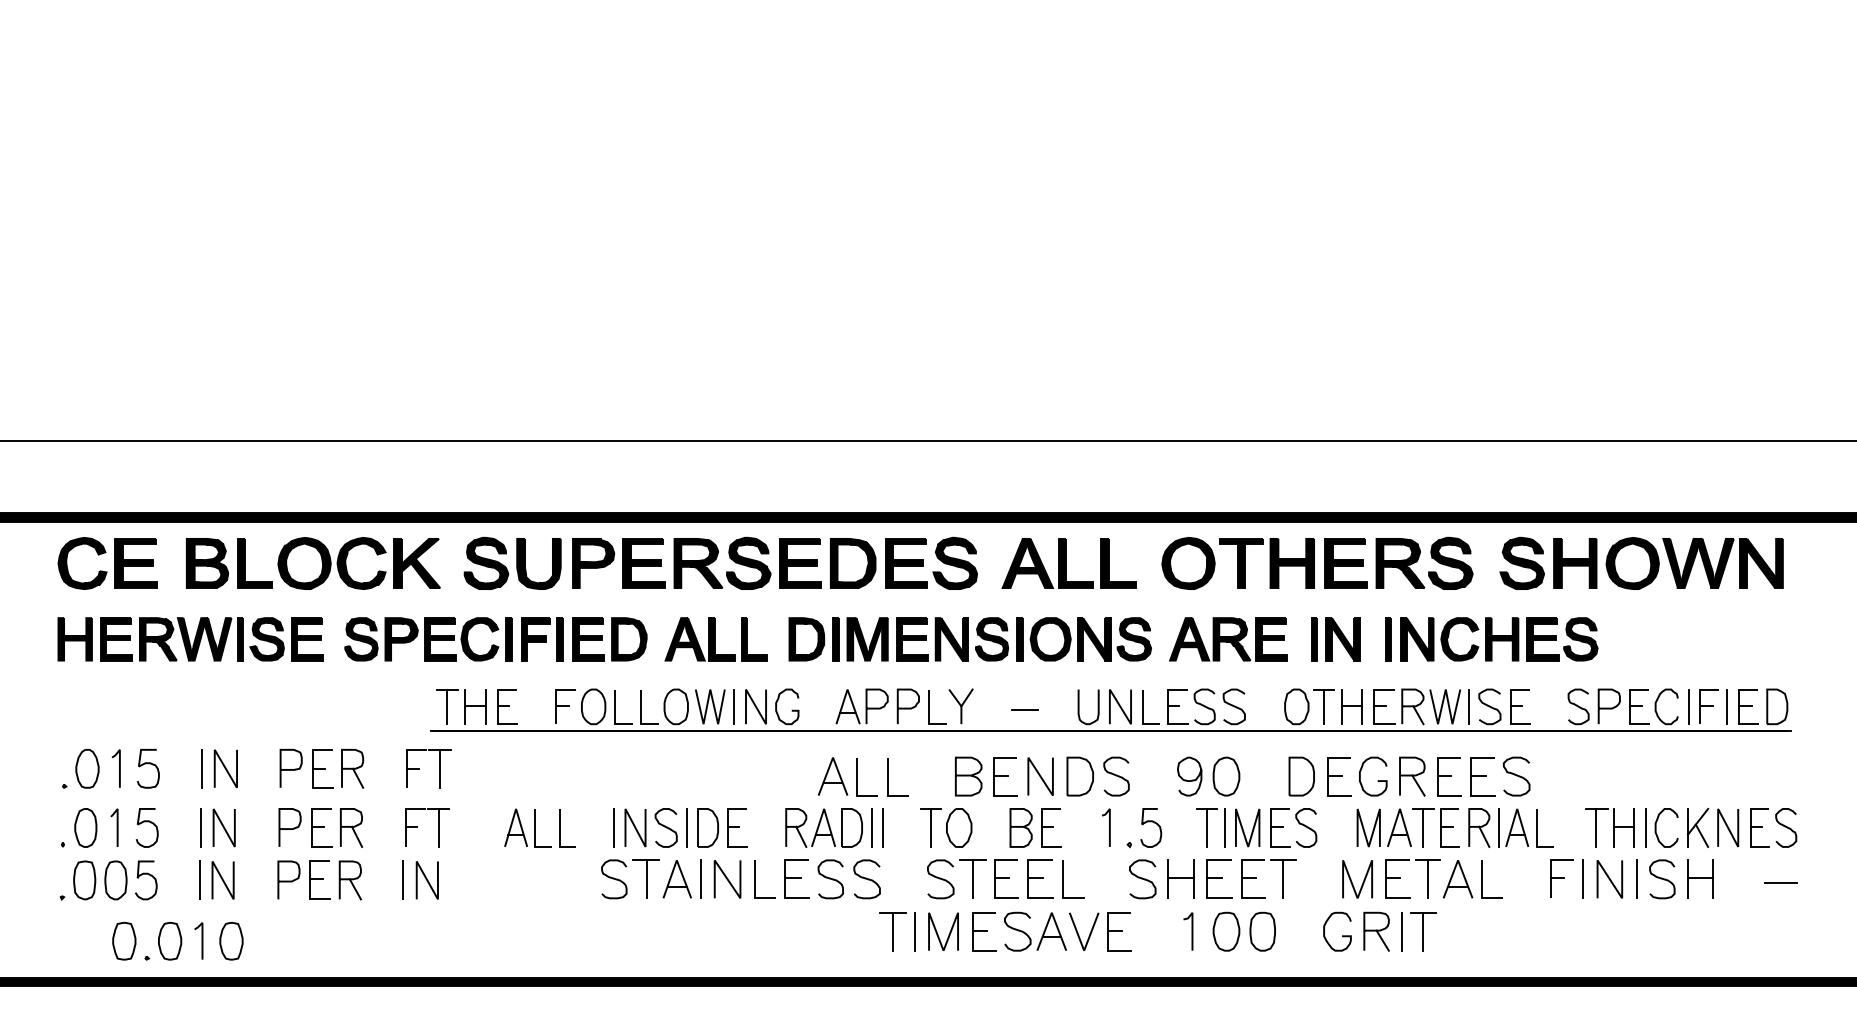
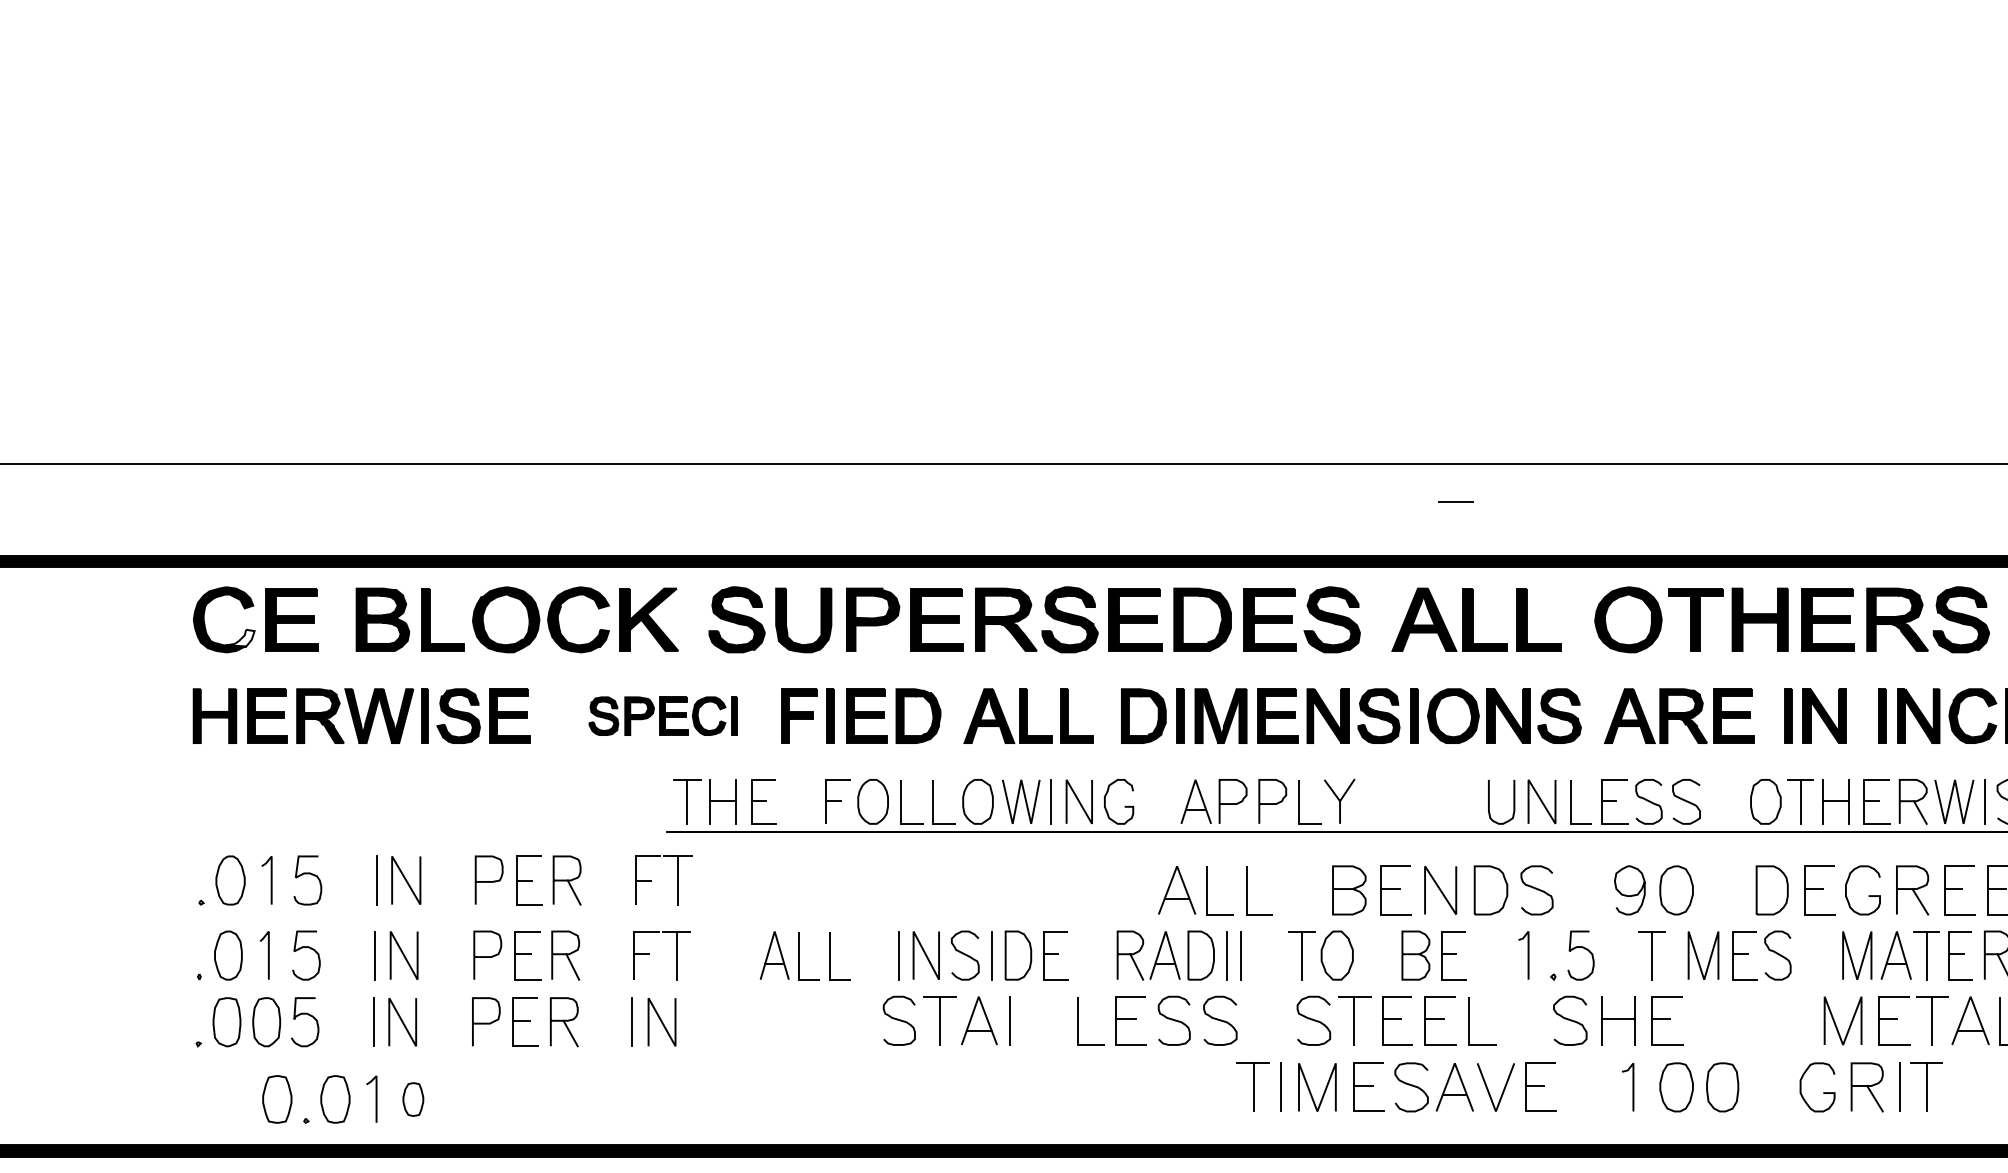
fill: (95, 577) -> (240, 637), removed
part: (428, 639) -> (663, 716), size x0.7
line: (1024, 709) -> (1455, 501), moved
line: (1224, 827) -> (1674, 955), removed
part: (1256, 878) -> (1714, 1019), removed
line: (727, 879) -> (1043, 1021), removed
part: (231, 941) -> (413, 1099), size x0.7

